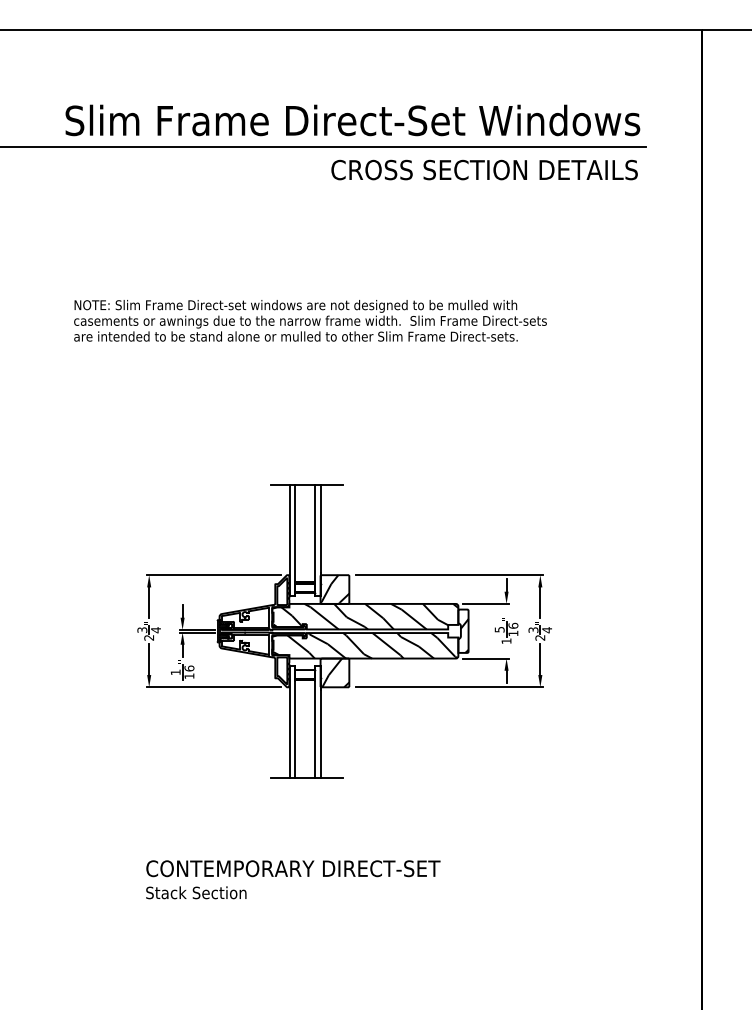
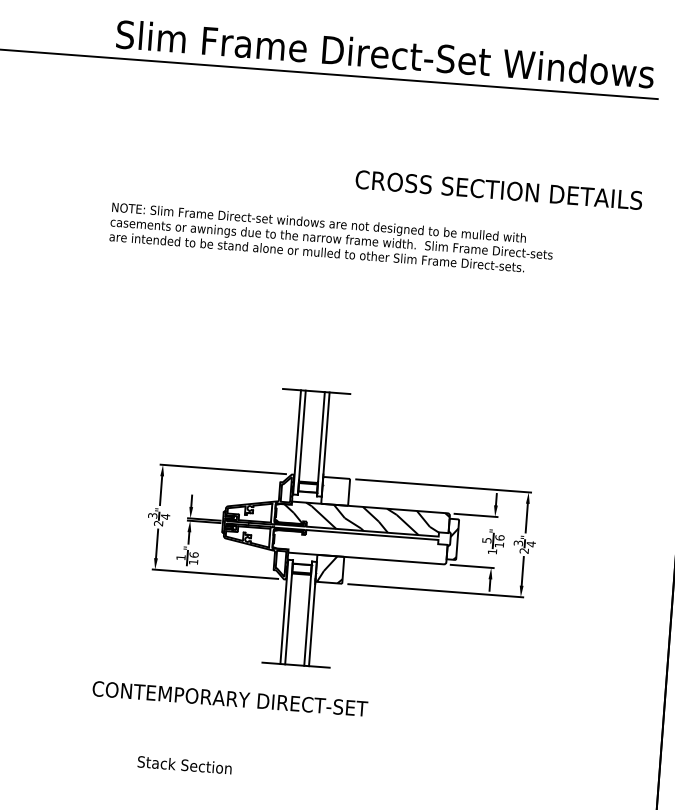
text: (484, 169) -> (498, 189), moved
hatch: (334, 589) -> (335, 491), removed
hatch: (364, 645) -> (359, 545), removed
text: (293, 868) -> (230, 698), moved

